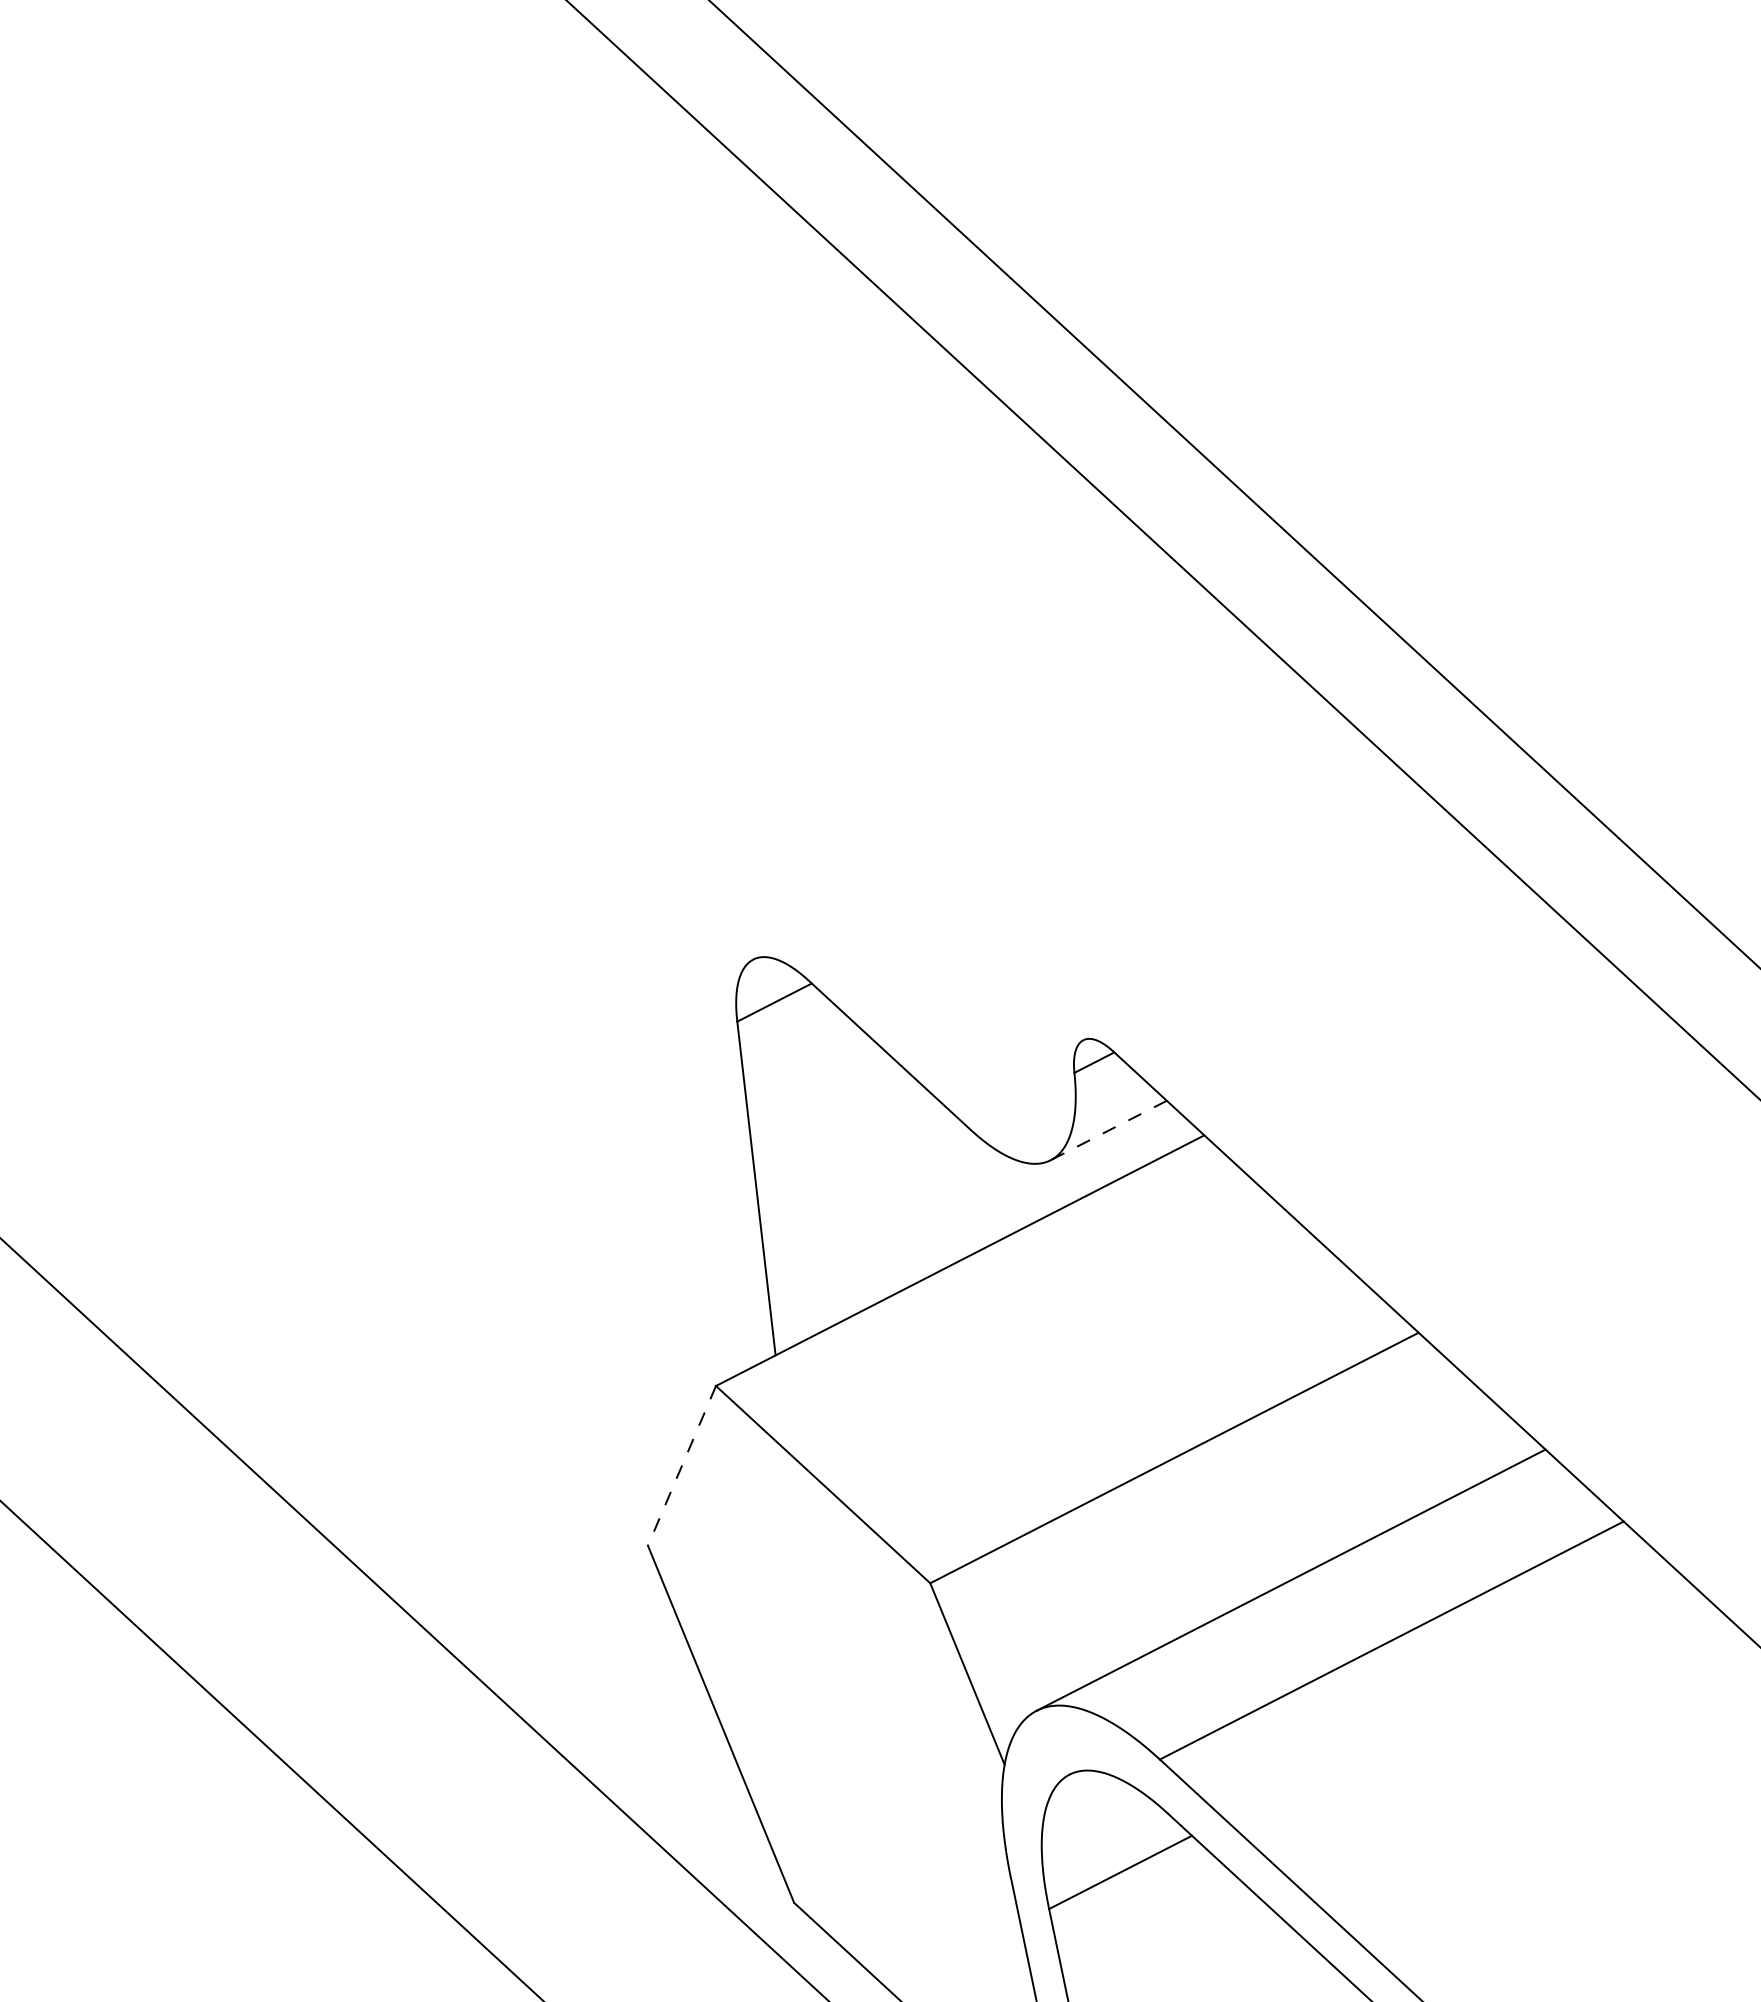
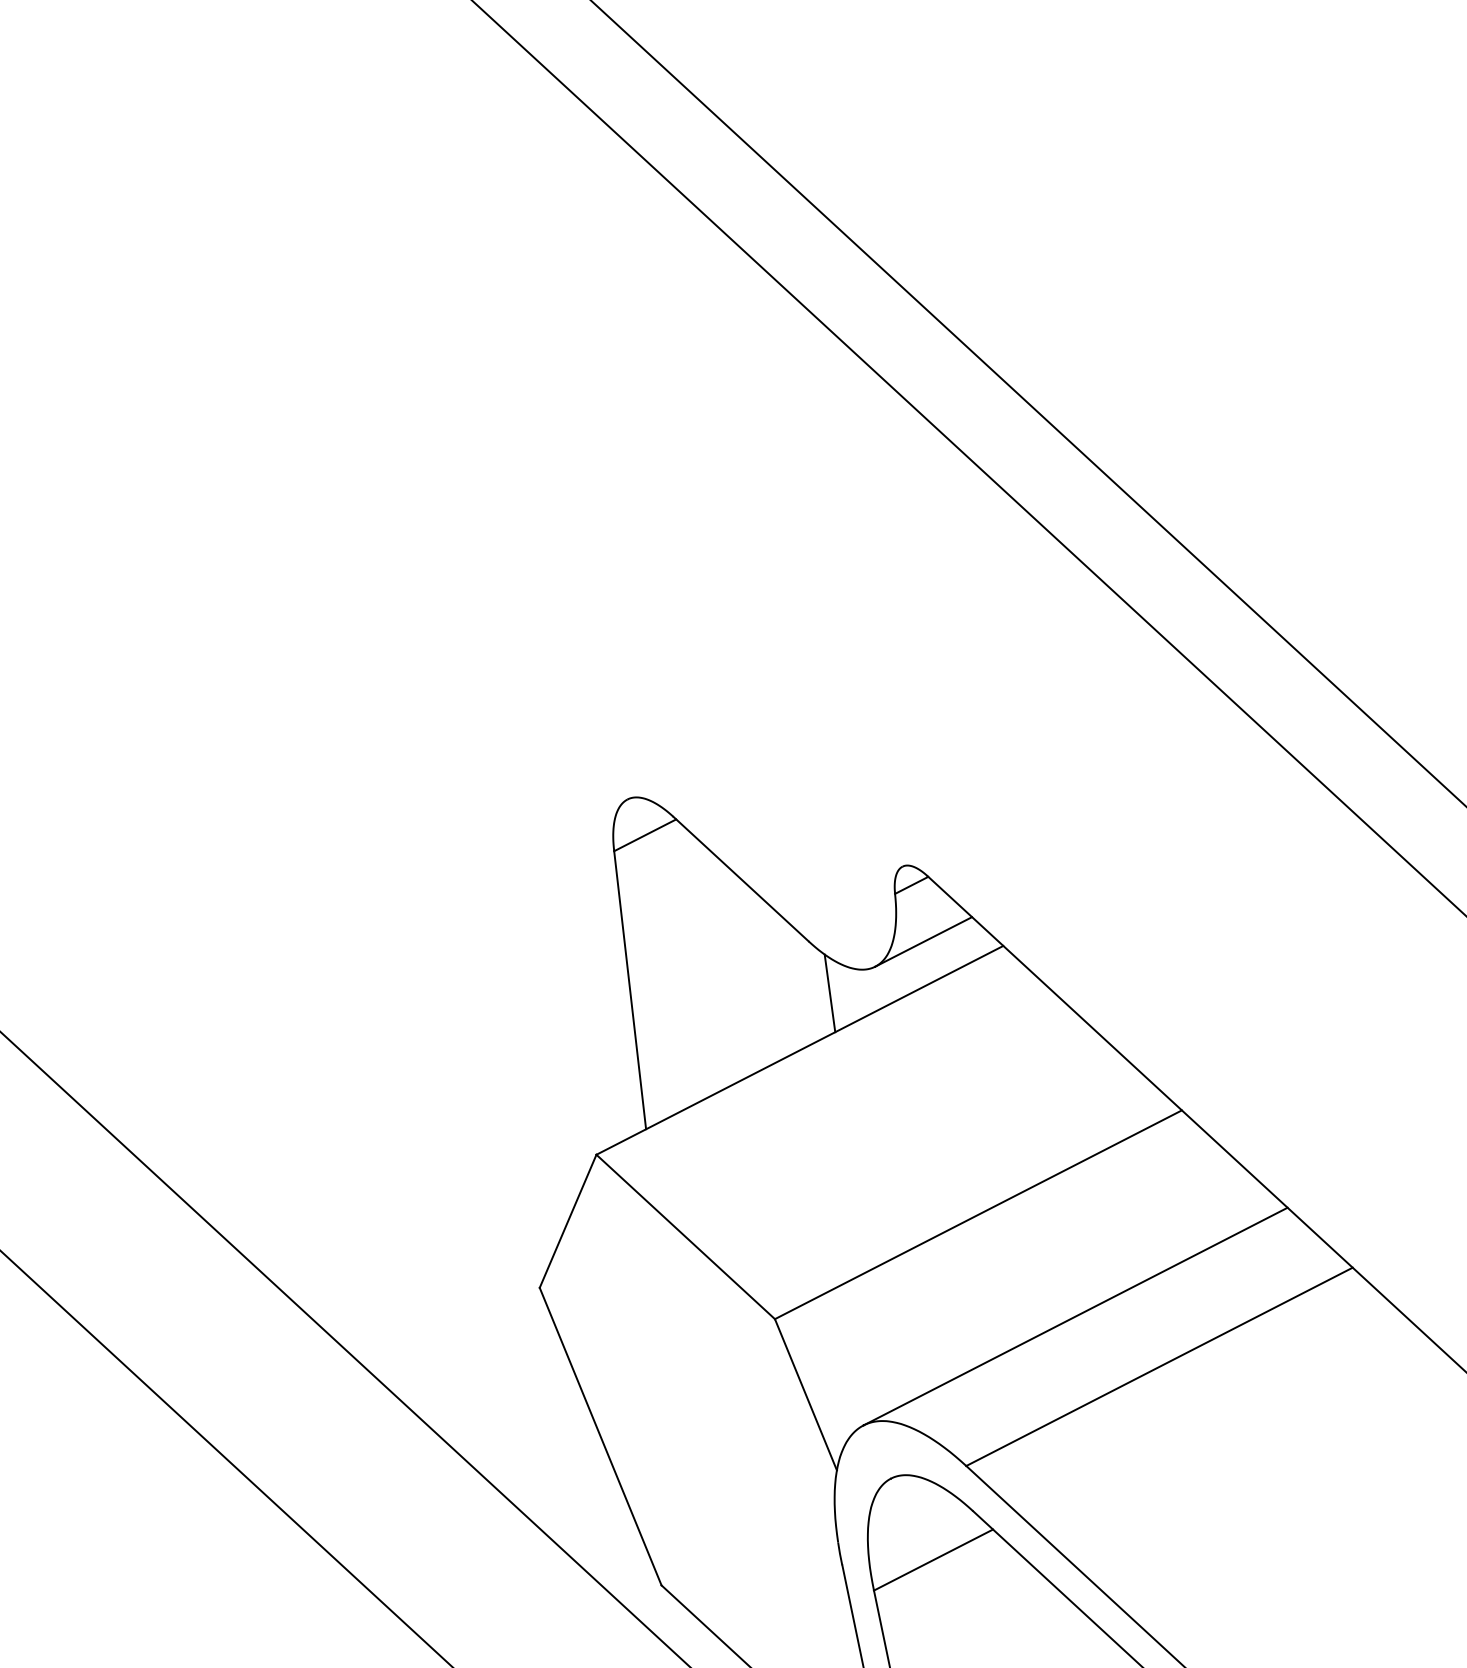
line: (1108, 1131) -> (923, 942), dashed -> solid
line: (995, 1192) -> (829, 993), added
line: (681, 1466) -> (567, 1221), dashed -> solid

